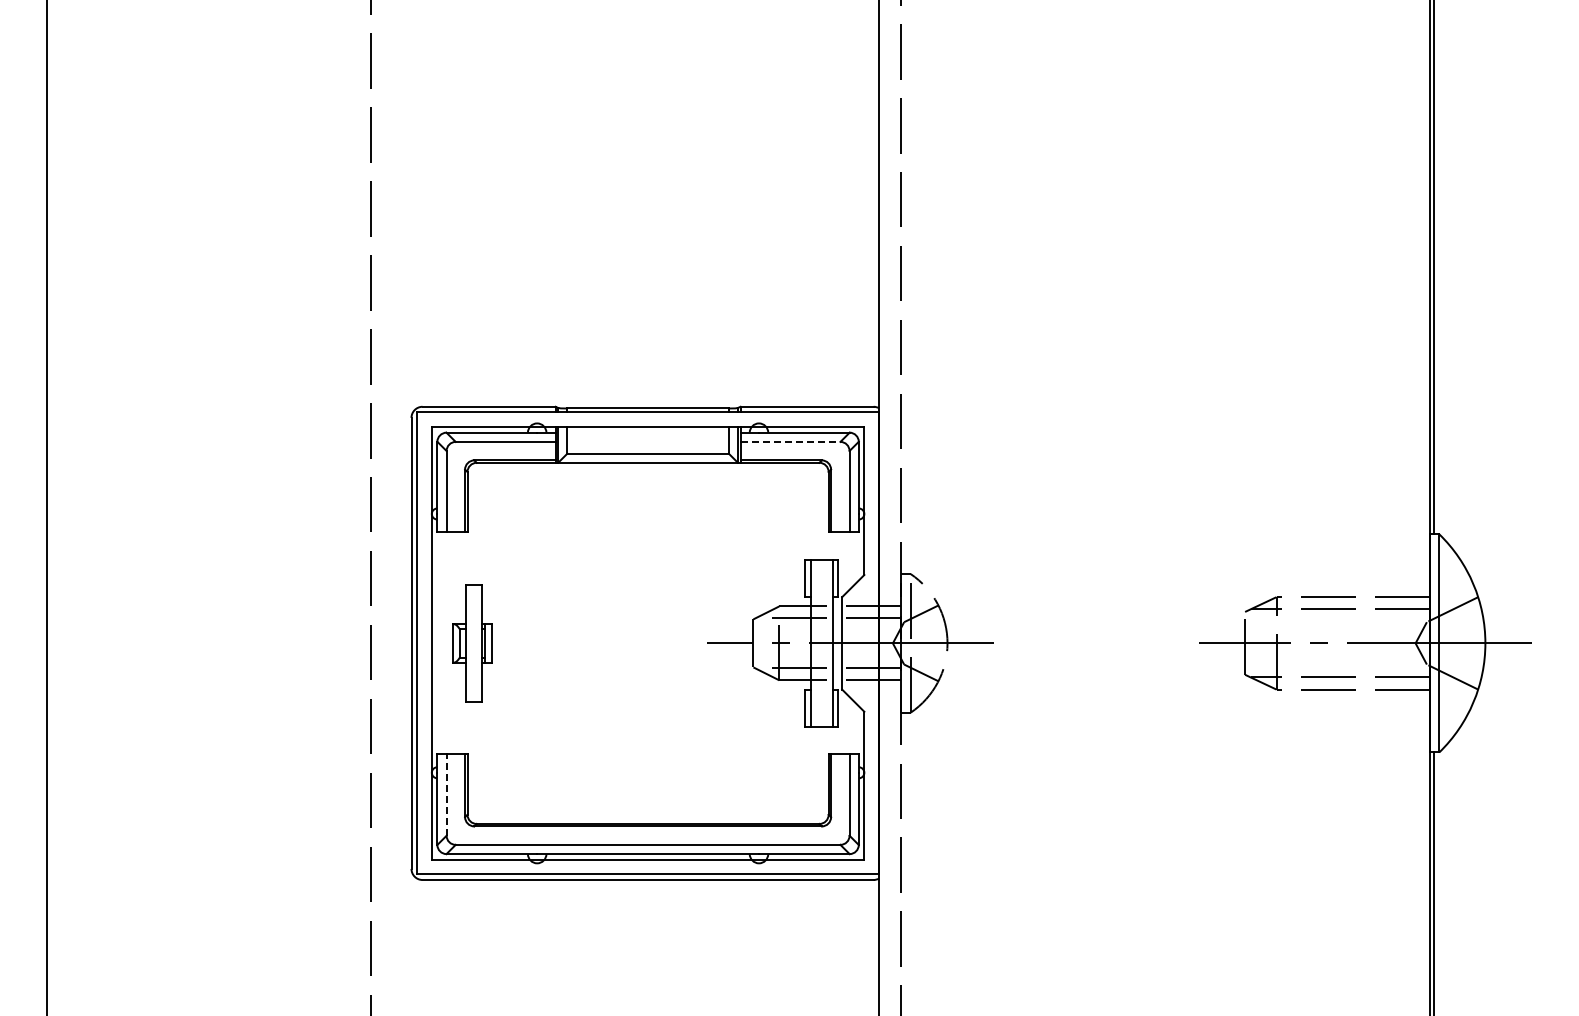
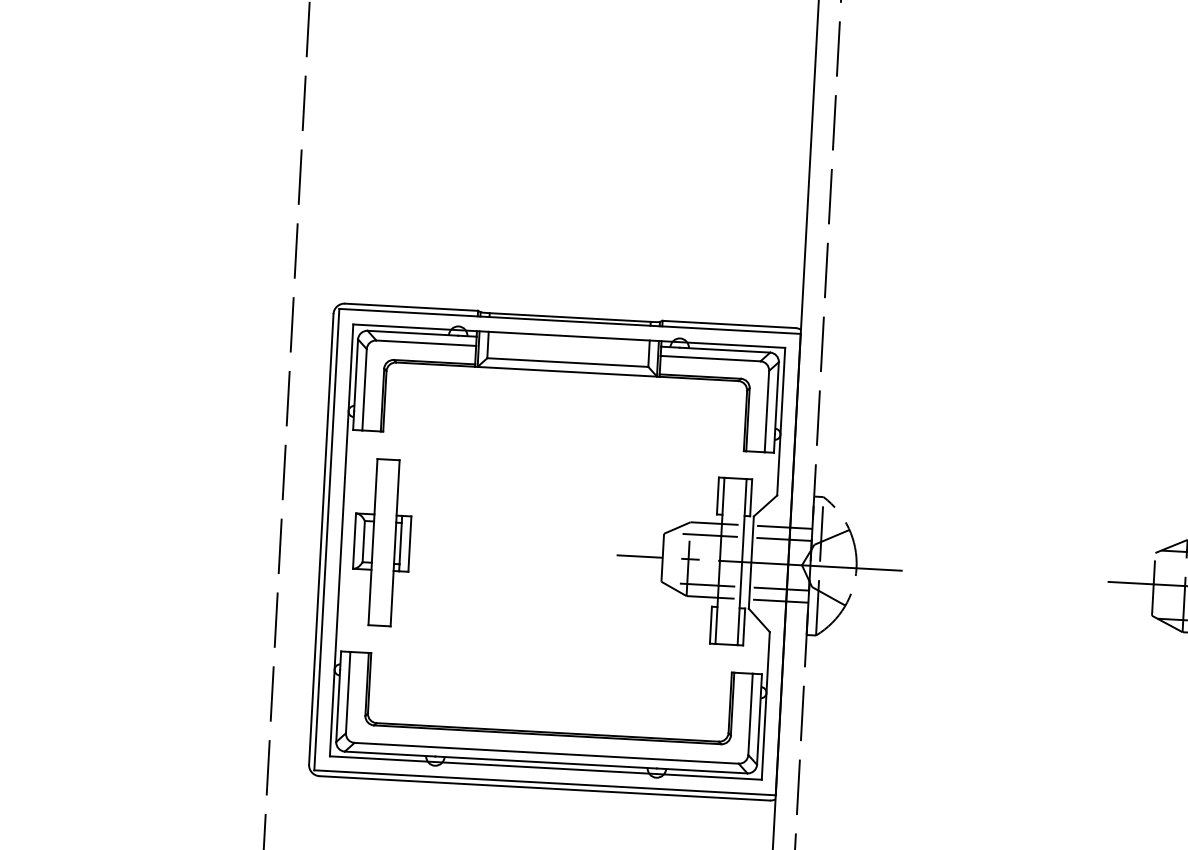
line: (790, 441) -> (710, 358), dashed -> solid
part: (472, 643) -> (382, 542), size x1.43
line: (446, 795) -> (348, 693), dashed -> solid

